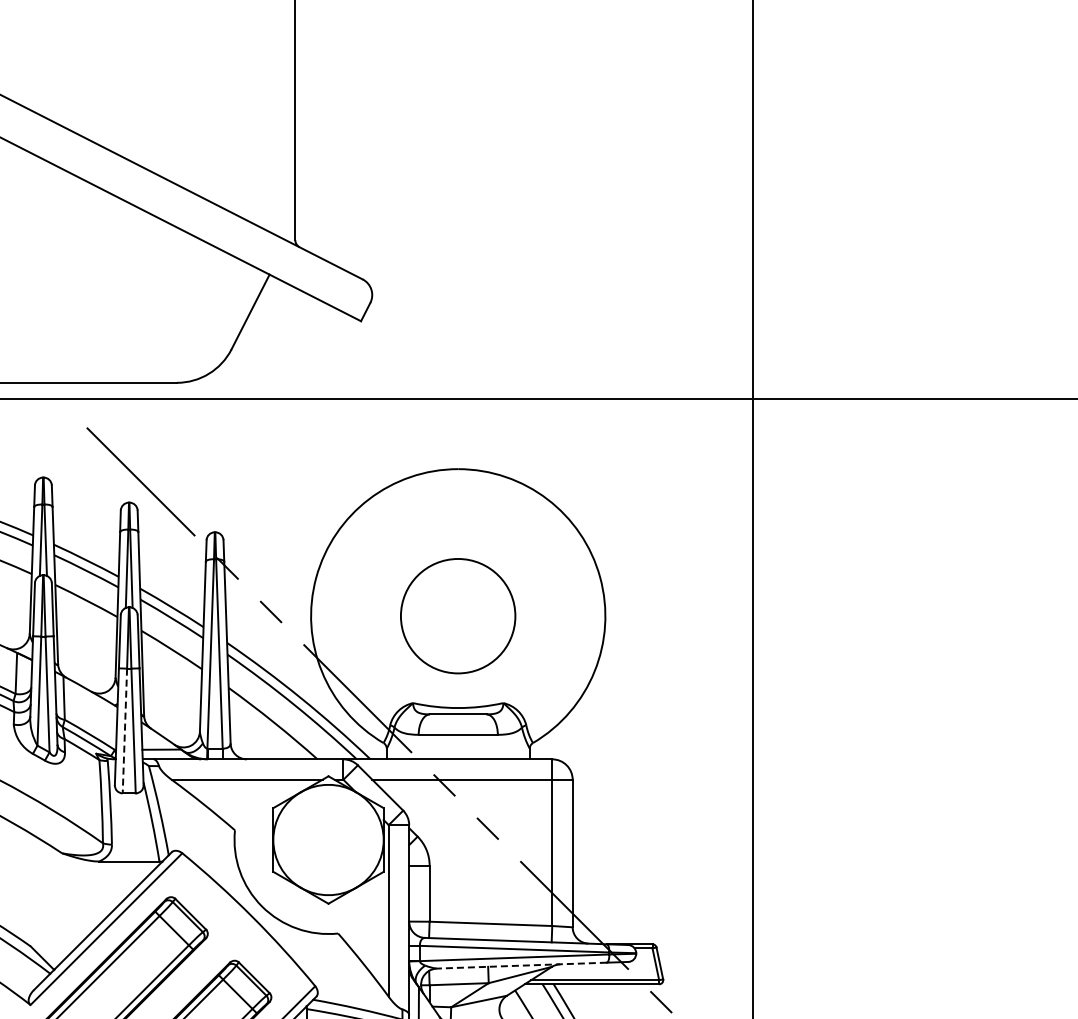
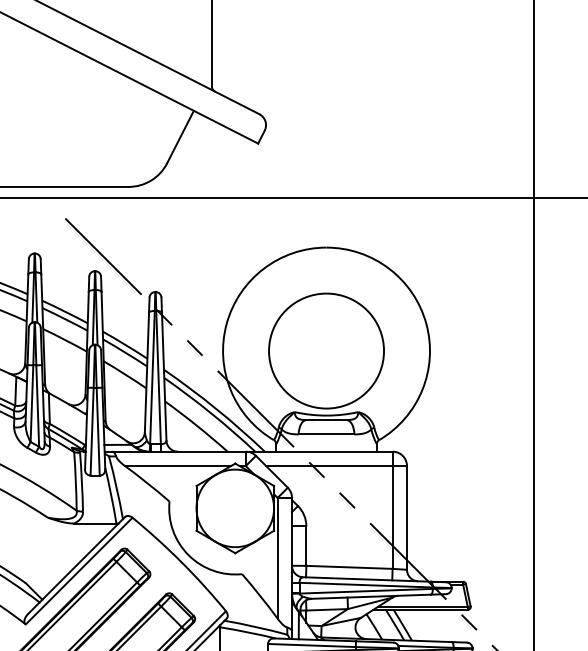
circle: (457, 615) -> (325, 350), size x1.43
line: (124, 731) -> (91, 432), dashed -> solid
line: (521, 965) -> (371, 596), dashed -> solid

